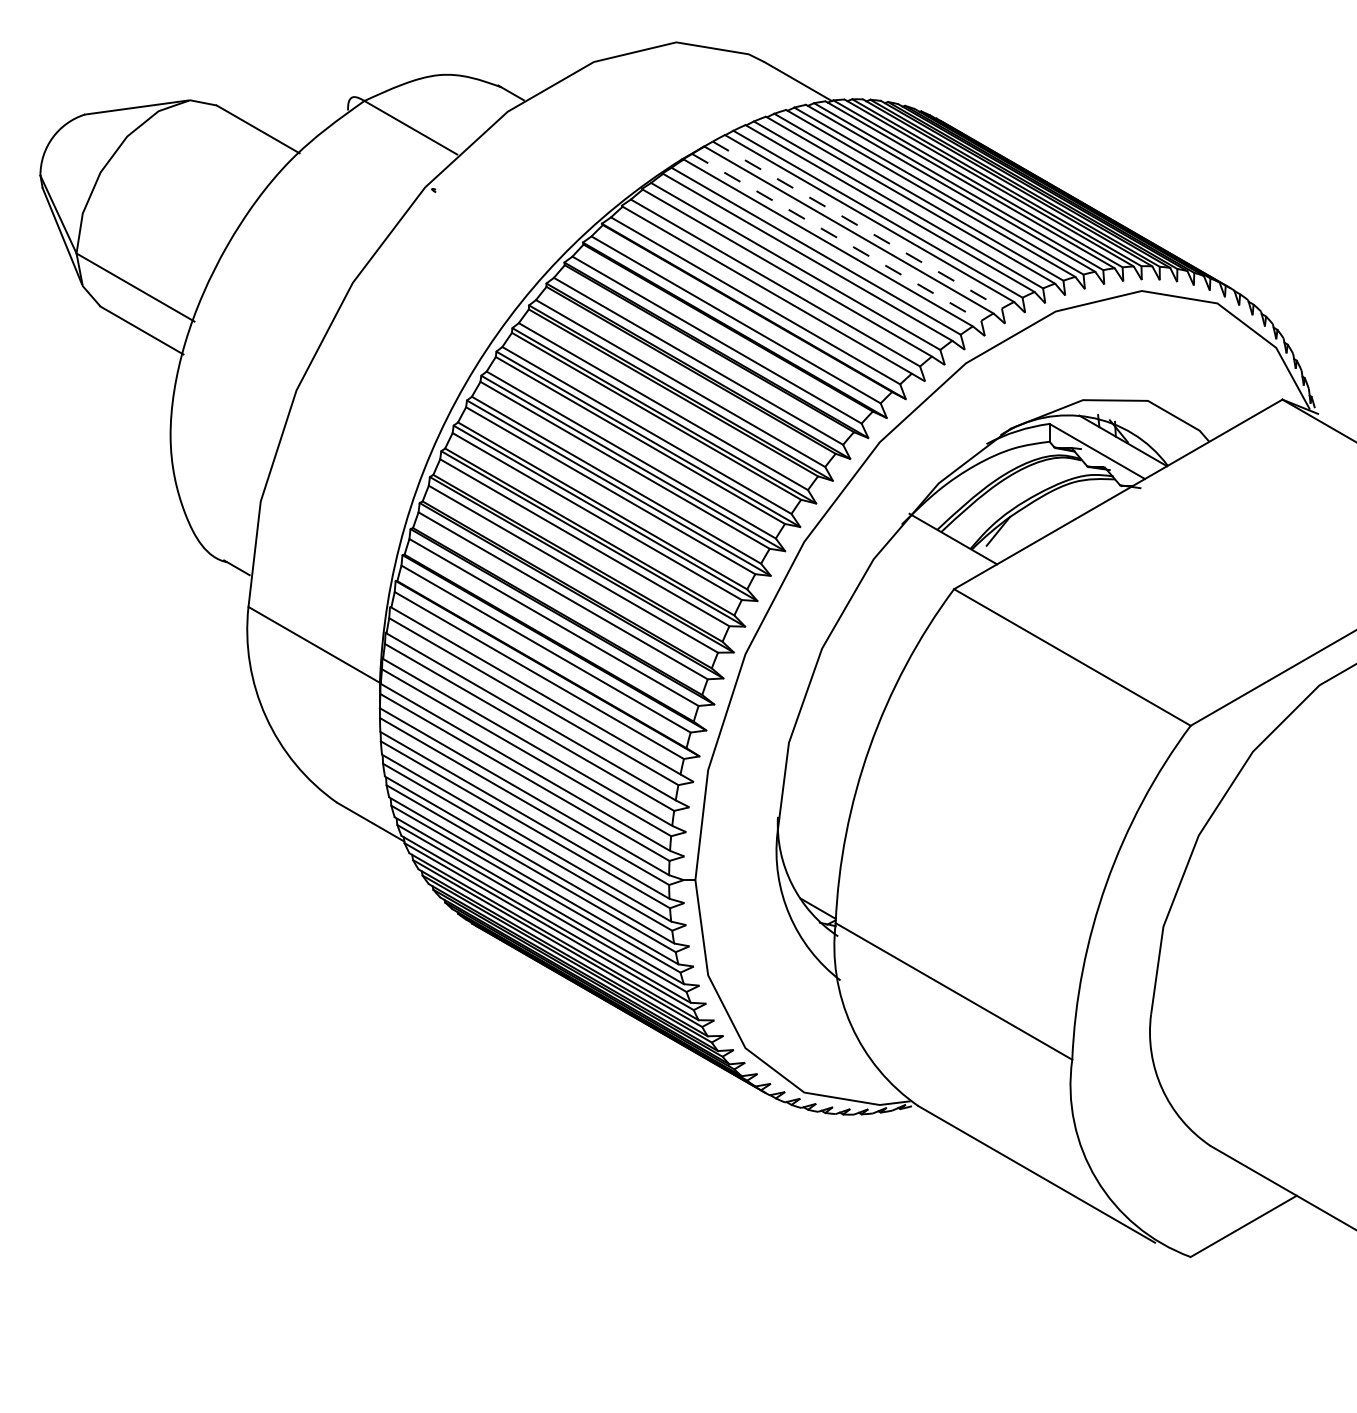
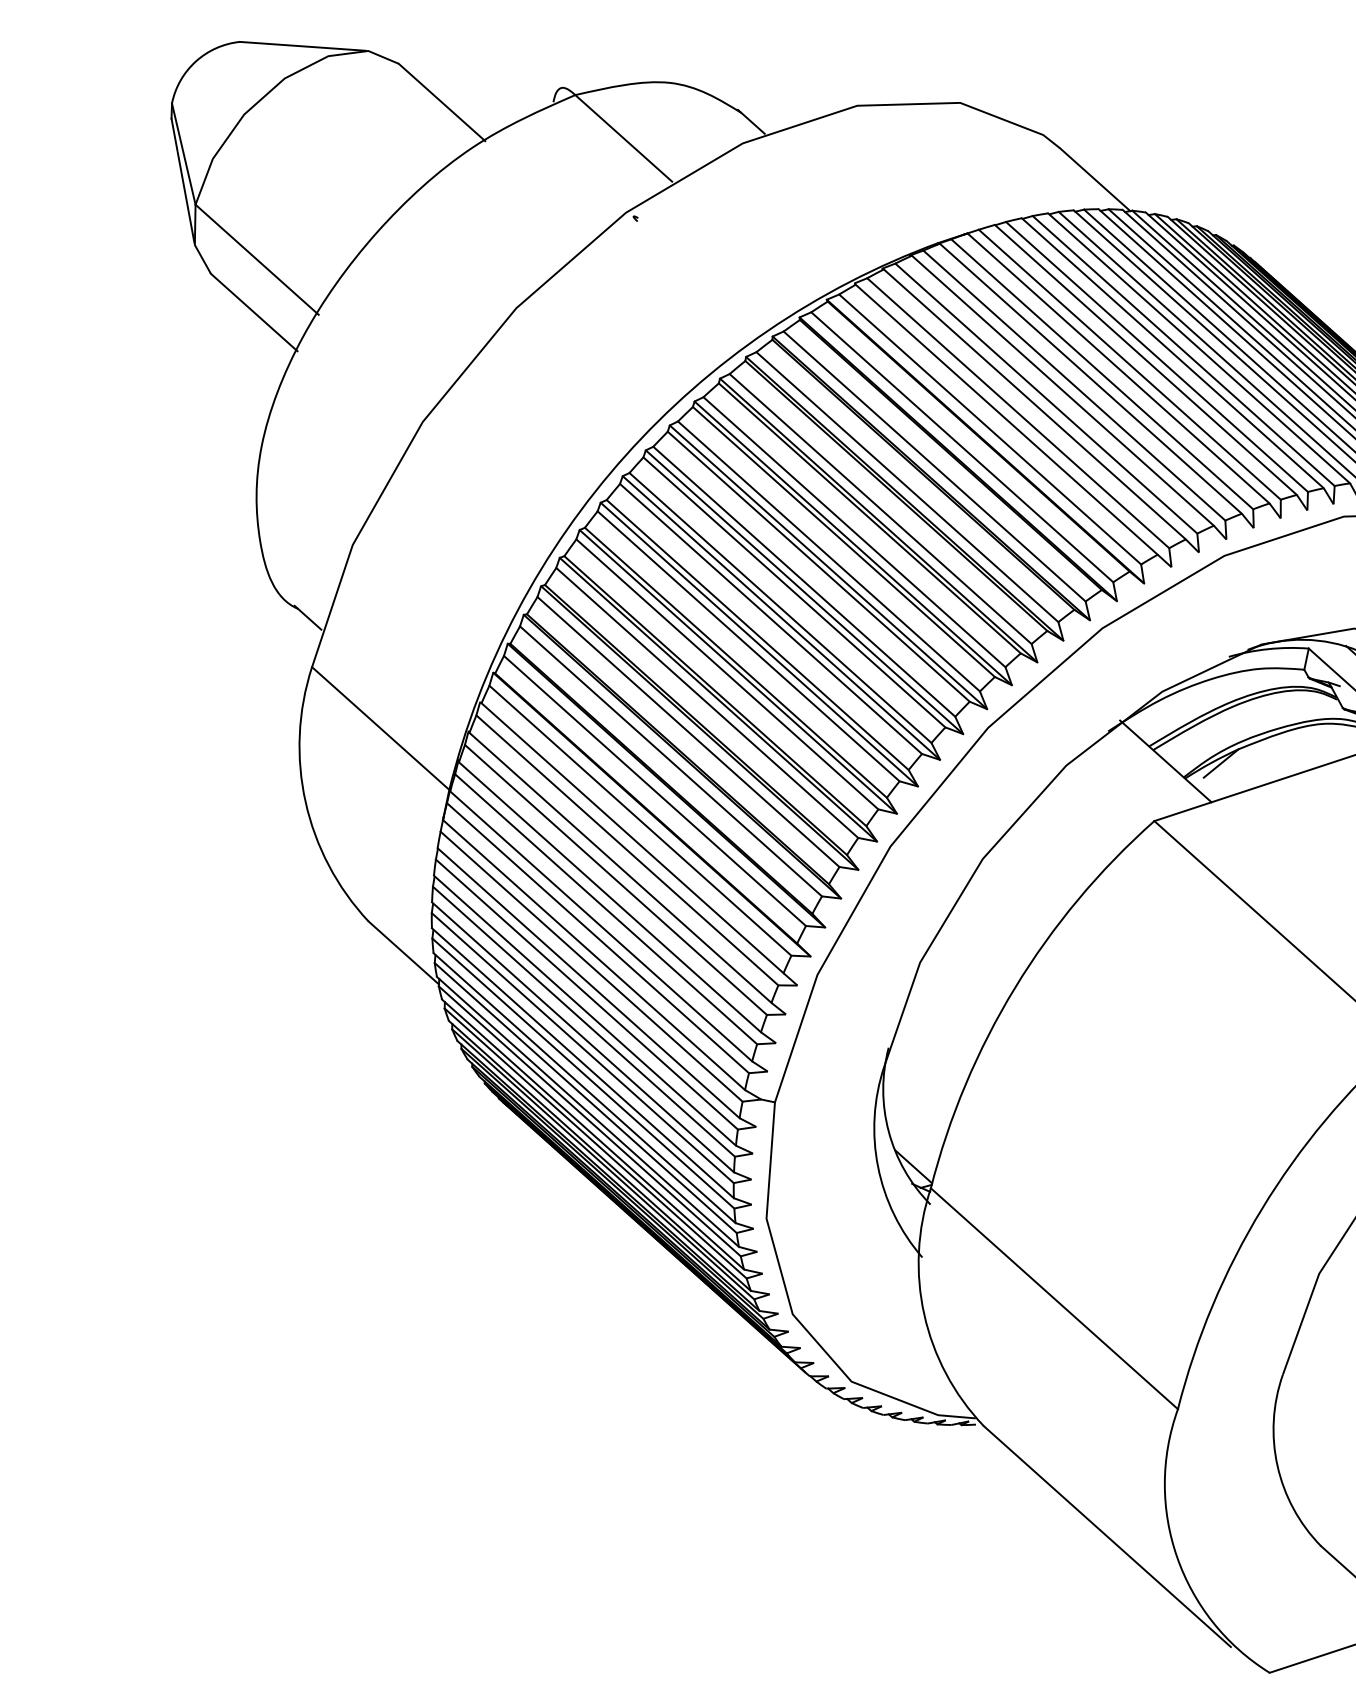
line: (857, 225) -> (1129, 365), dashed -> solid
line: (836, 237) -> (1101, 374), dashed -> solid

